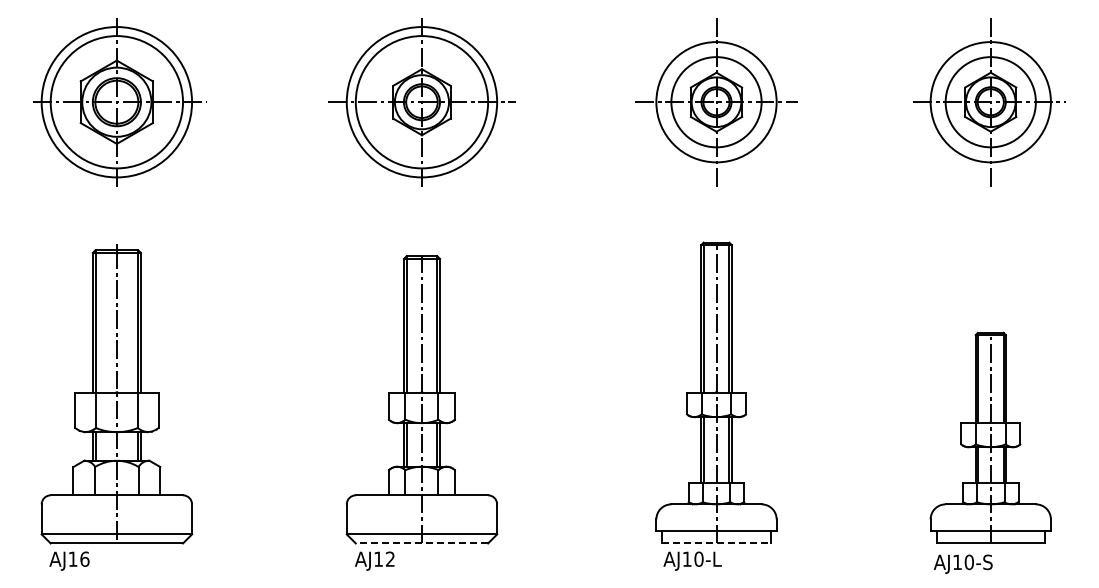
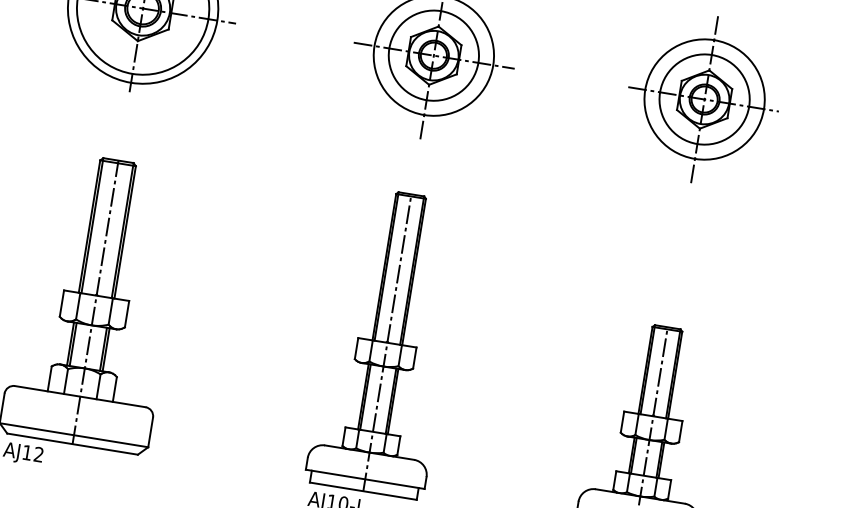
line: (421, 543) -> (72, 444), dashed -> solid
line: (717, 543) -> (364, 491), dashed -> solid

